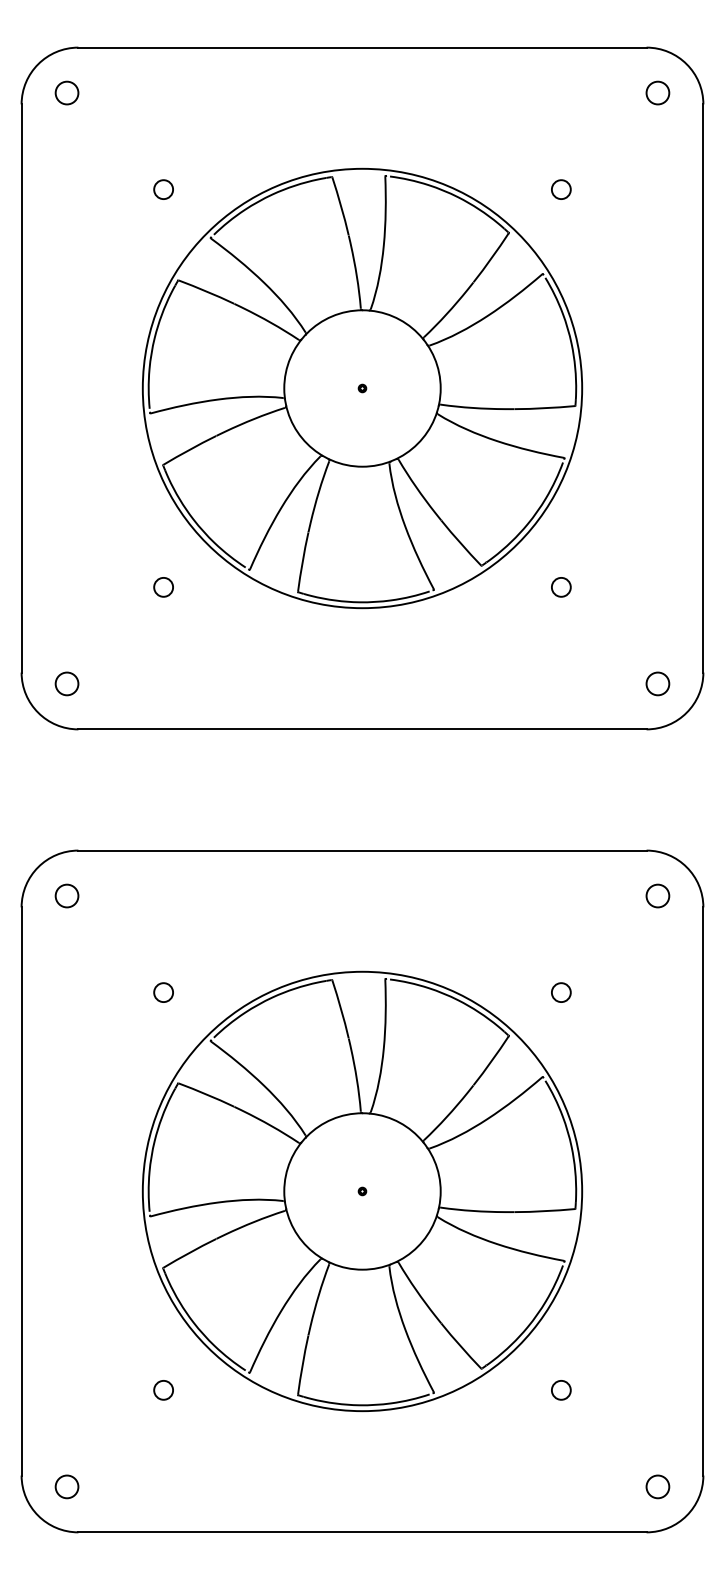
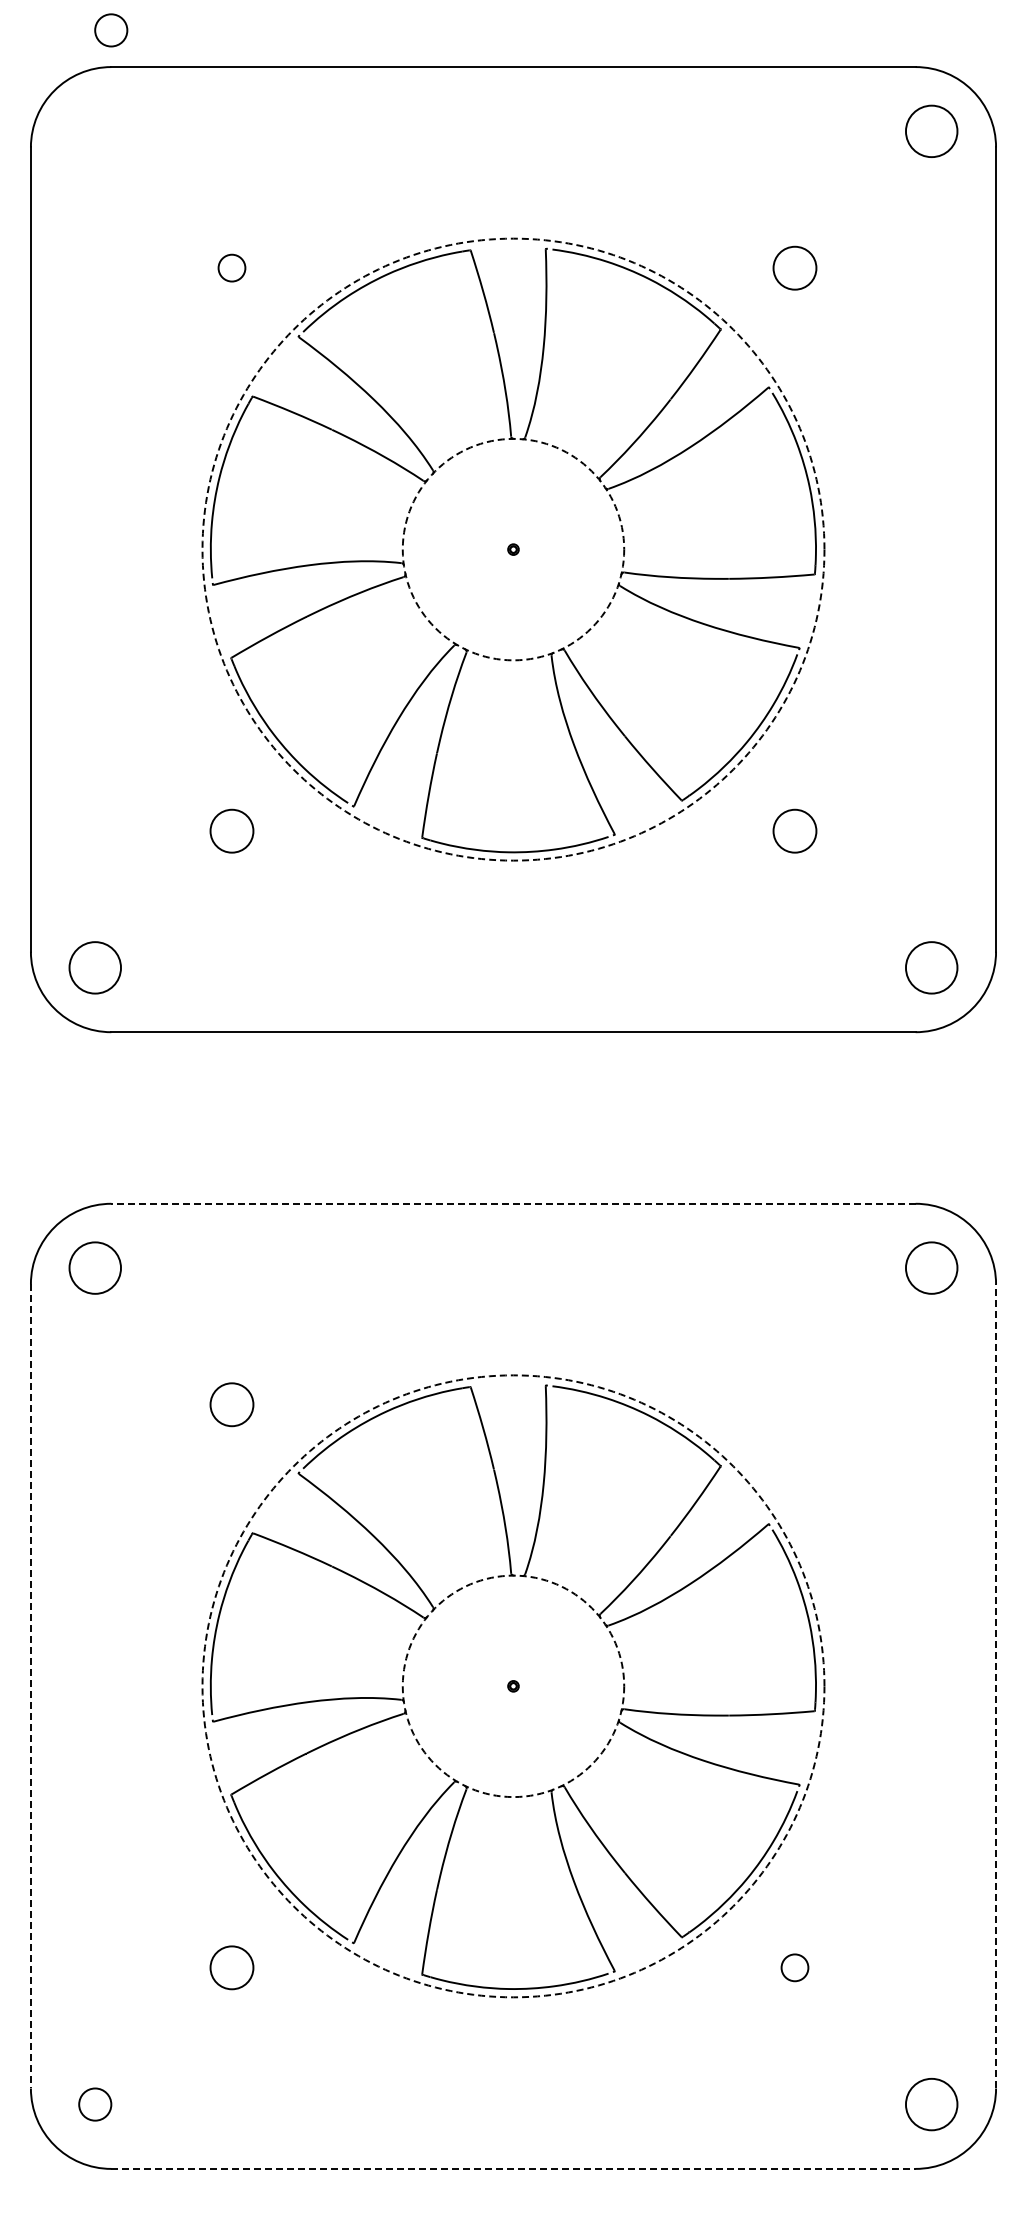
circle: (67, 93) -> (111, 30), moved
circle: (657, 93) -> (931, 131), size x1.6
circle: (560, 189) -> (794, 267), size x1.6
circle: (362, 388) -> (513, 549), solid -> dashed
circle: (362, 388) -> (513, 549), solid -> dashed
circle: (163, 586) -> (231, 830), size x1.6
circle: (560, 586) -> (794, 830), size x1.6
circle: (67, 683) -> (95, 967), size x1.6
circle: (657, 683) -> (931, 967), size x1.6
line: (362, 850) -> (513, 1203), solid -> dashed
circle: (67, 896) -> (95, 1268), size x1.6
circle: (657, 896) -> (931, 1268), size x1.6
circle: (163, 992) -> (231, 1404), size x1.6
circle: (560, 992) -> (794, 1404), removed
line: (703, 1190) -> (996, 1685), solid -> dashed
line: (21, 1191) -> (30, 1686), solid -> dashed
circle: (362, 1191) -> (513, 1686), solid -> dashed
circle: (362, 1191) -> (513, 1686), solid -> dashed
circle: (163, 1390) -> (231, 1967), size x1.6
circle: (657, 1486) -> (931, 2104), size x1.6
line: (362, 1532) -> (513, 2168), solid -> dashed

